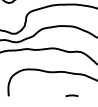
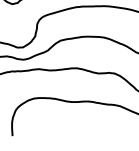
line: (71, 95) -> (101, 134), removed

